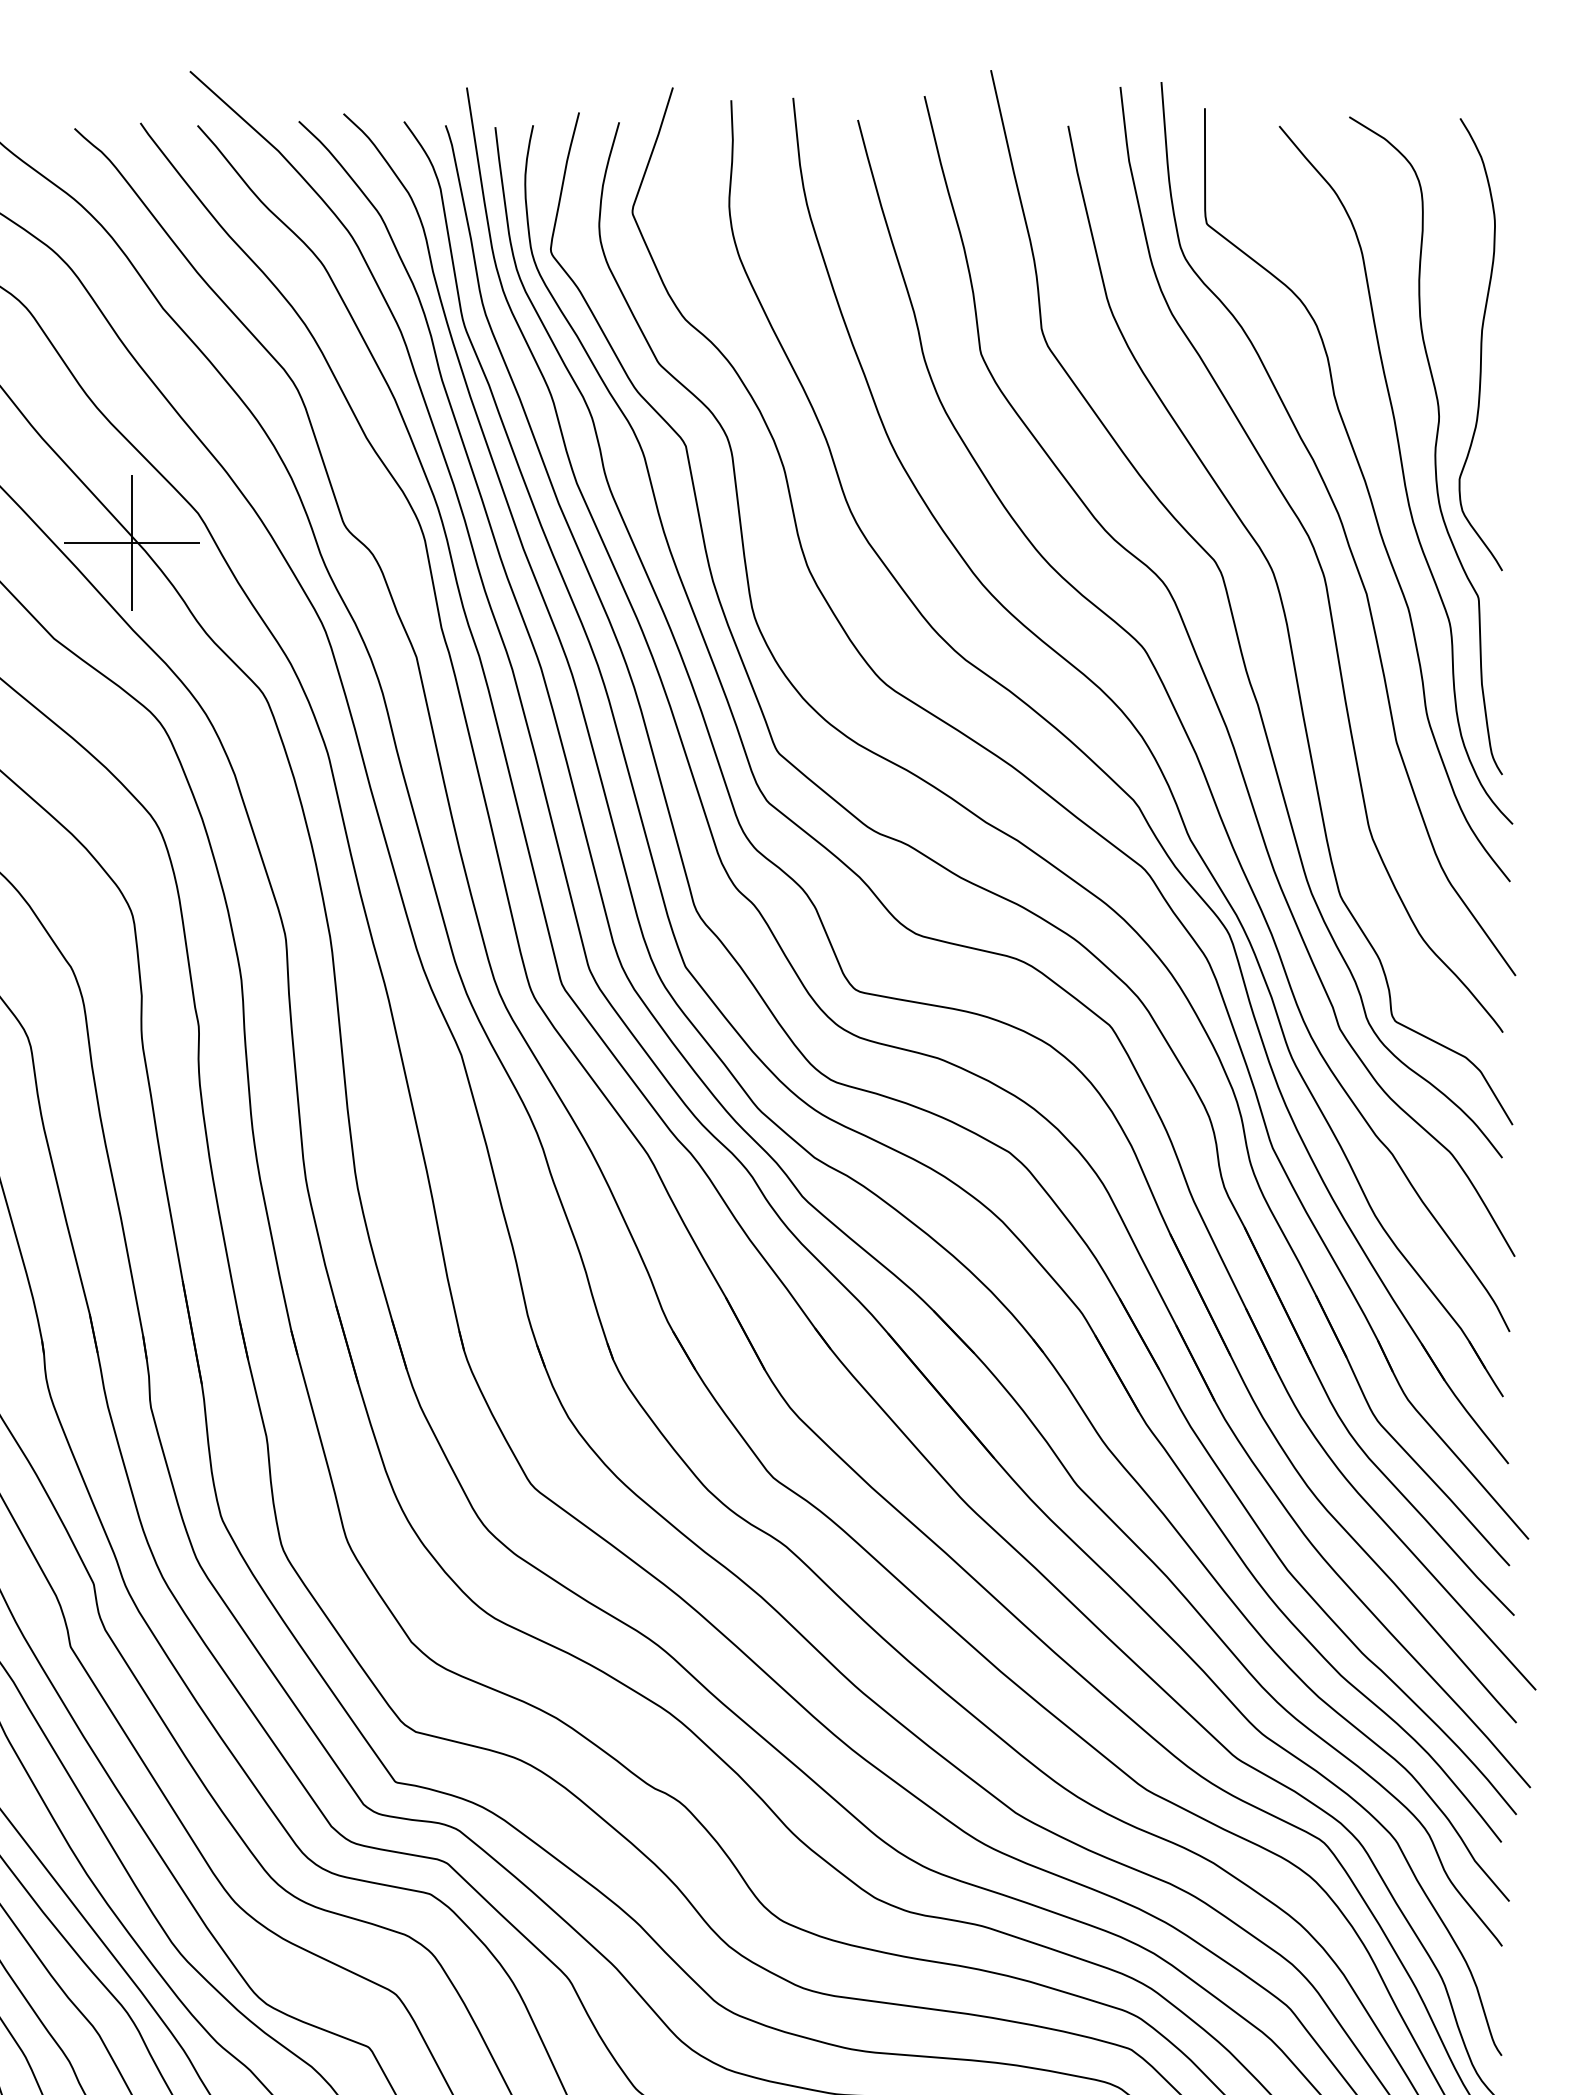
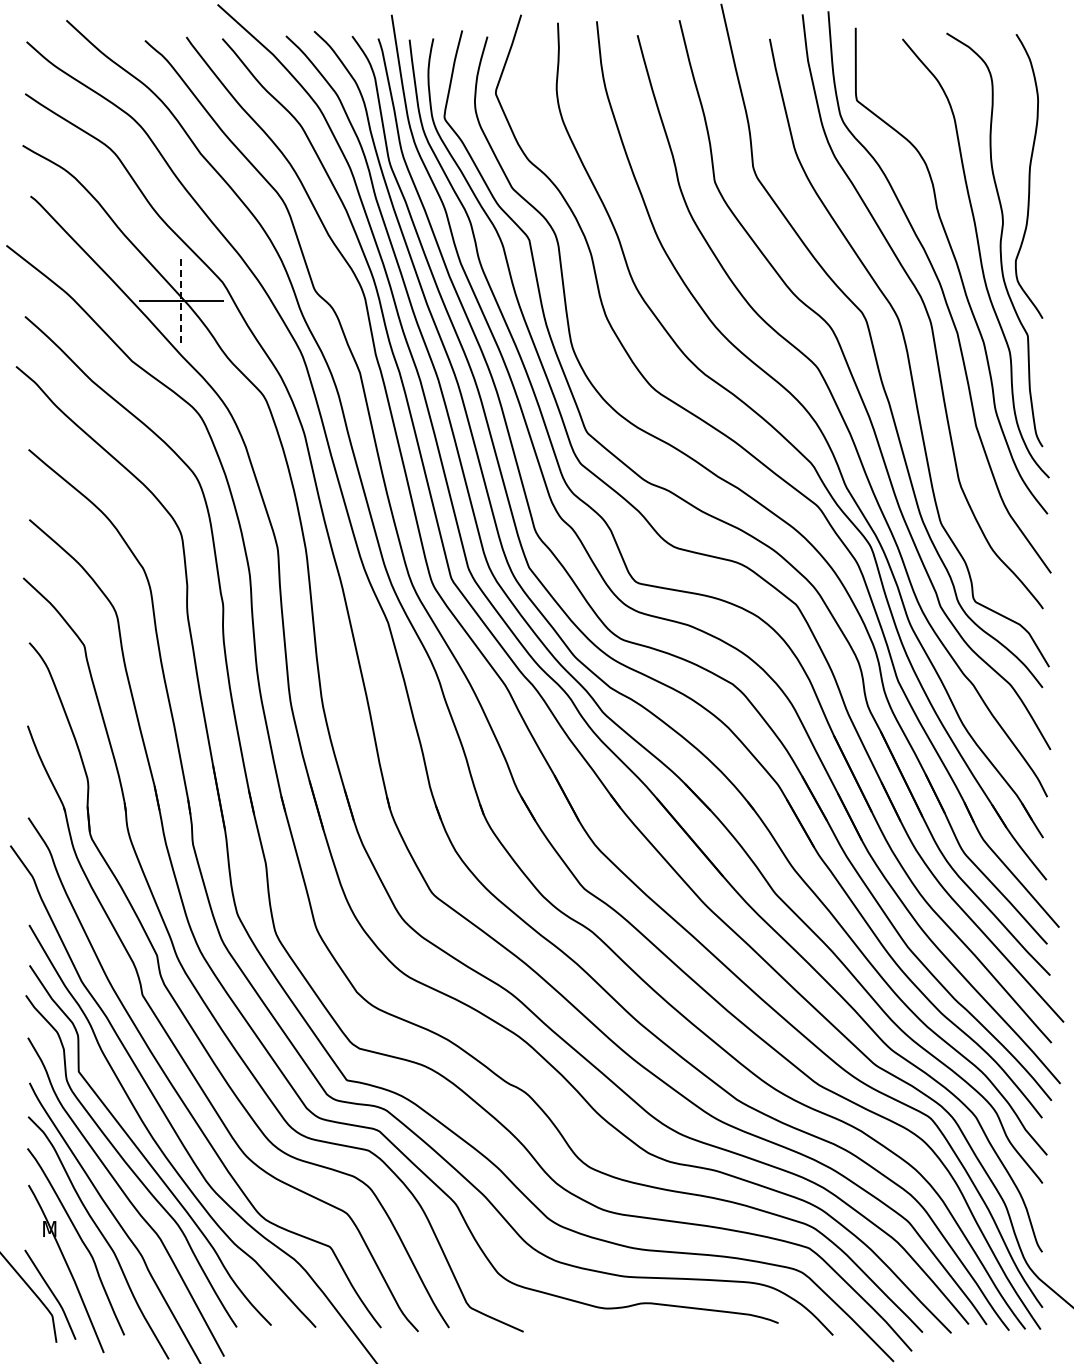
line: (132, 543) -> (181, 301), solid -> dashed

